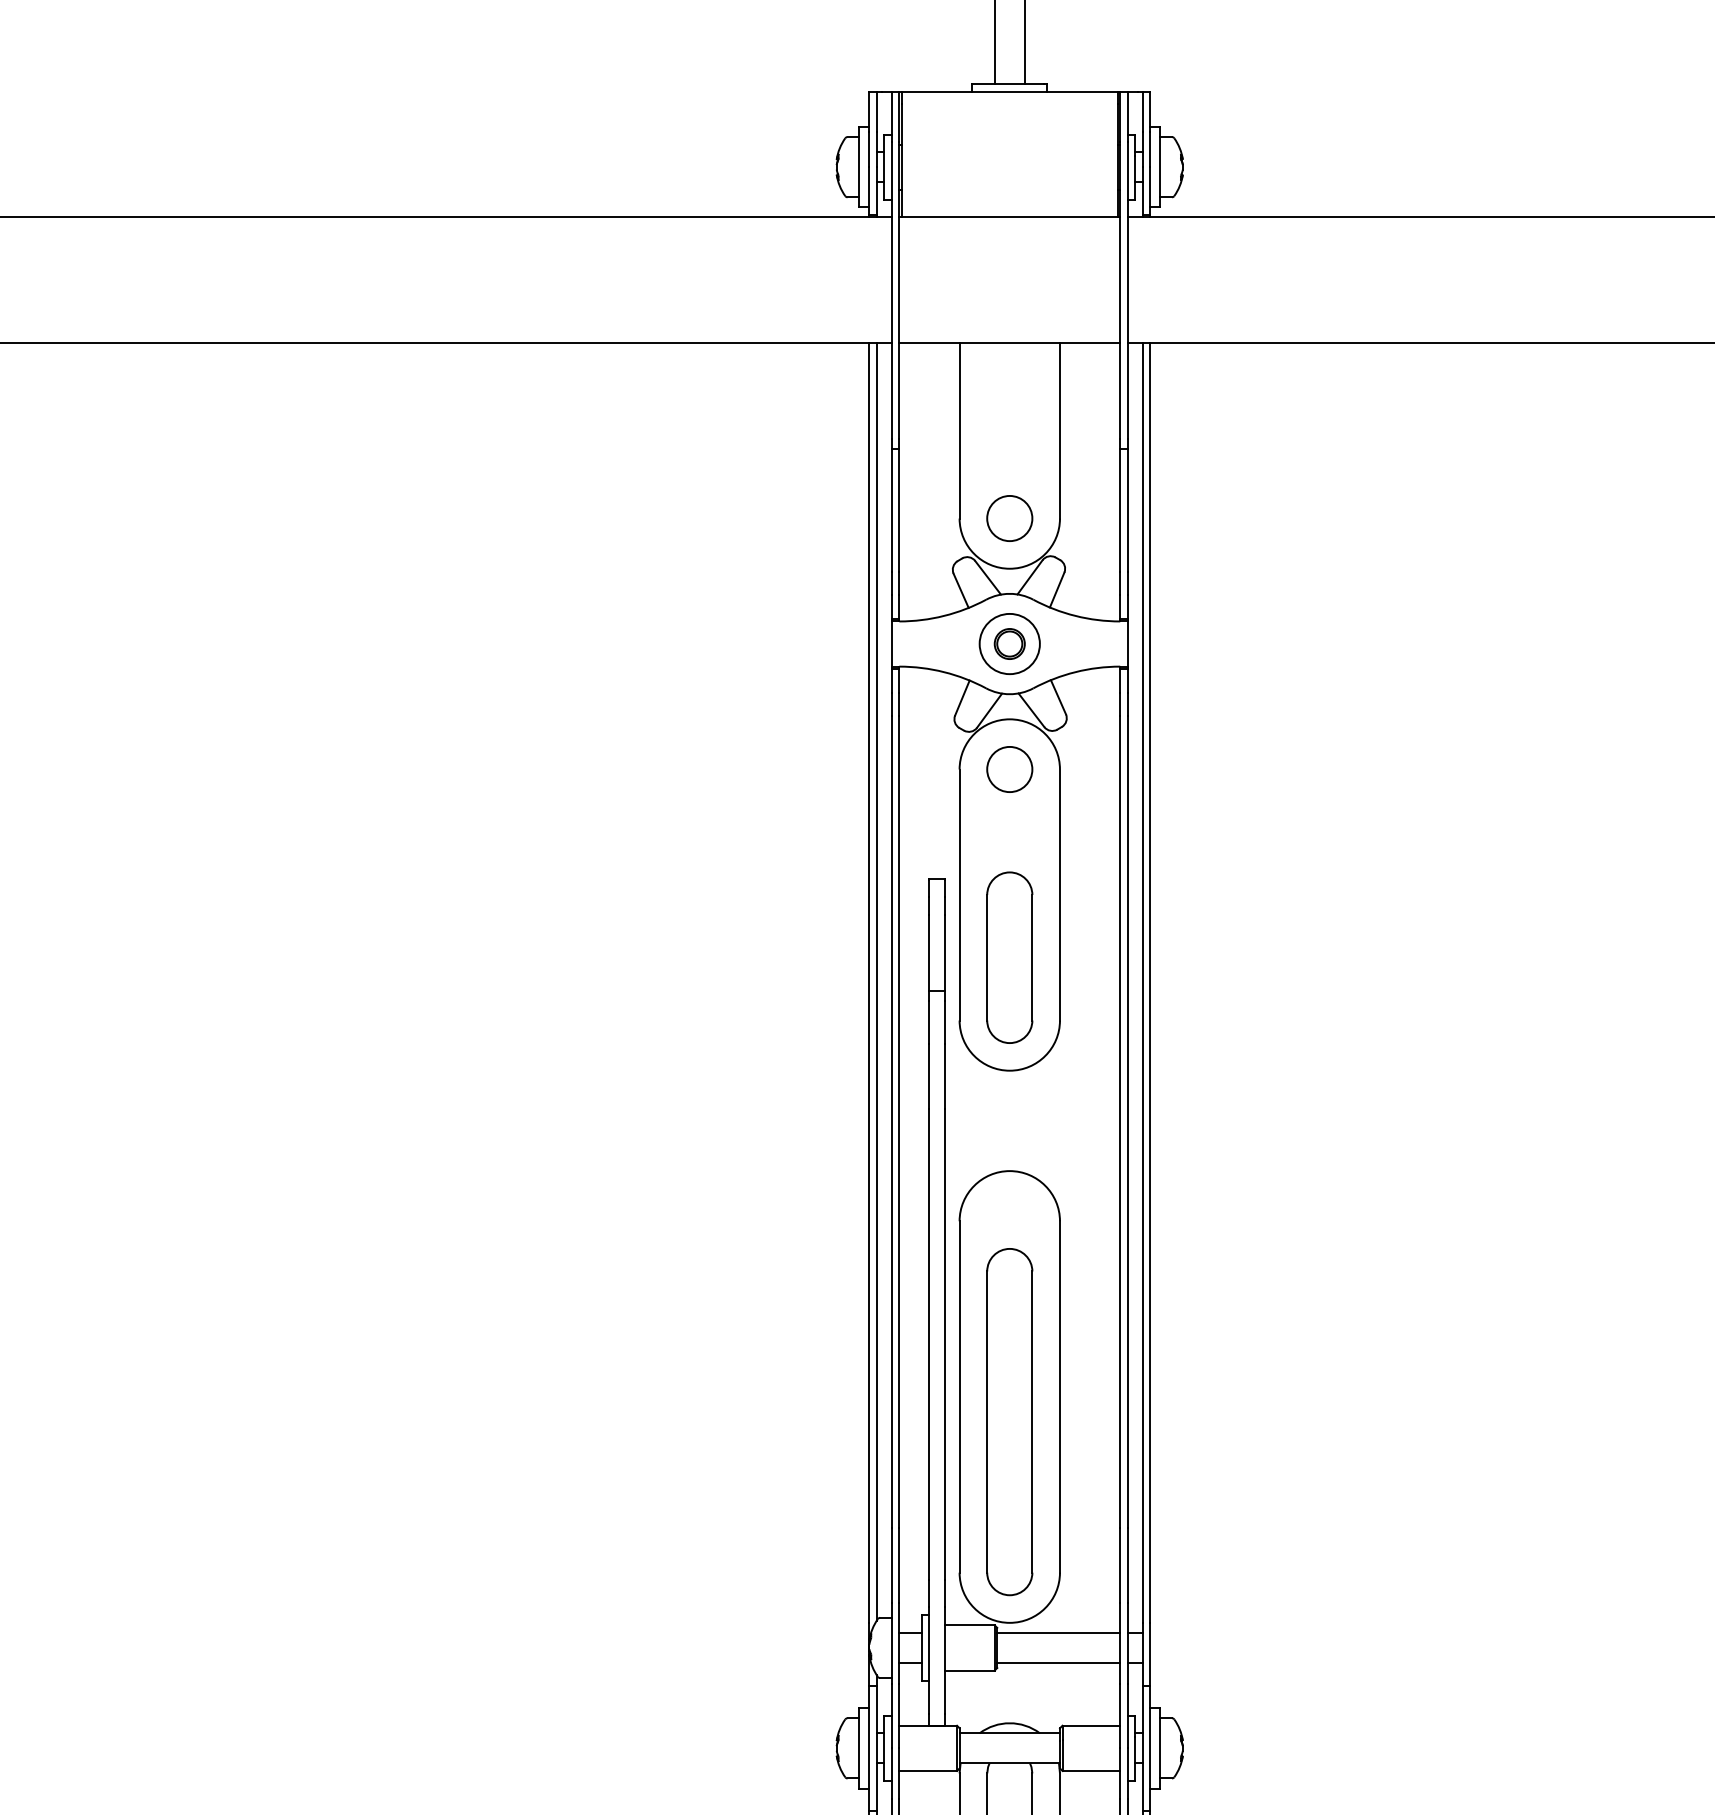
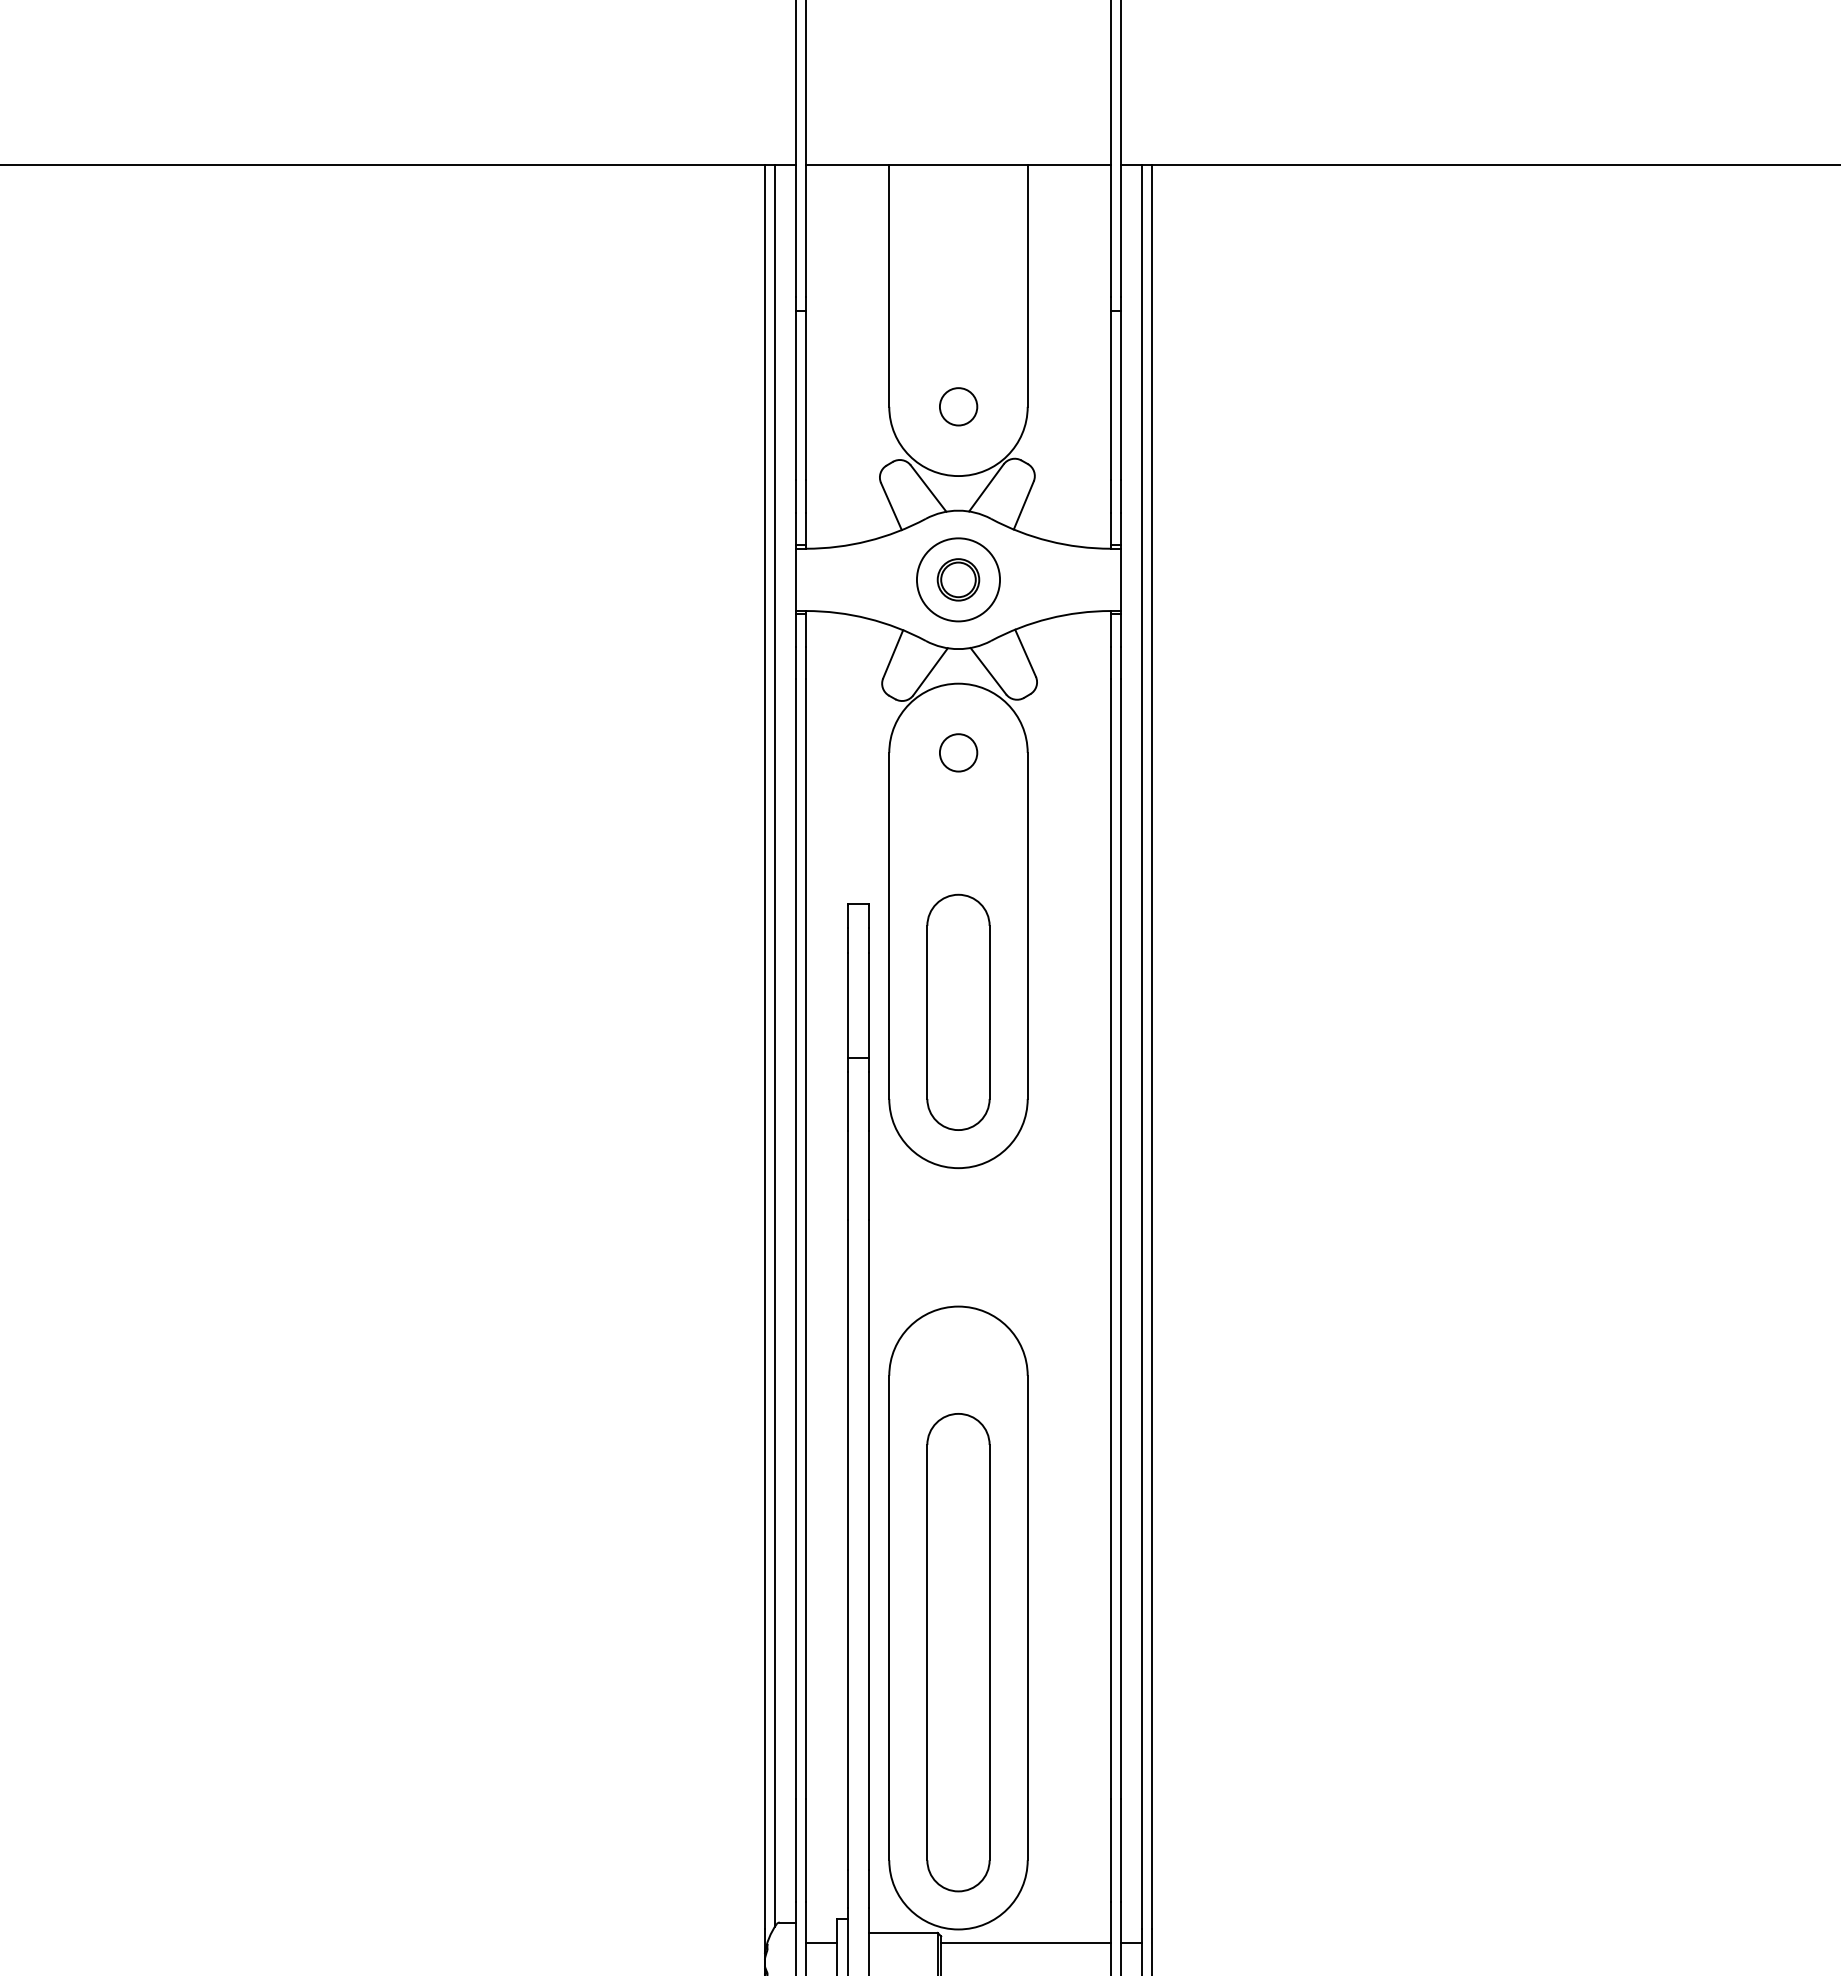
circle: (1009, 518) -> (958, 406), size x0.6
circle: (1009, 769) -> (958, 752), size x0.6

